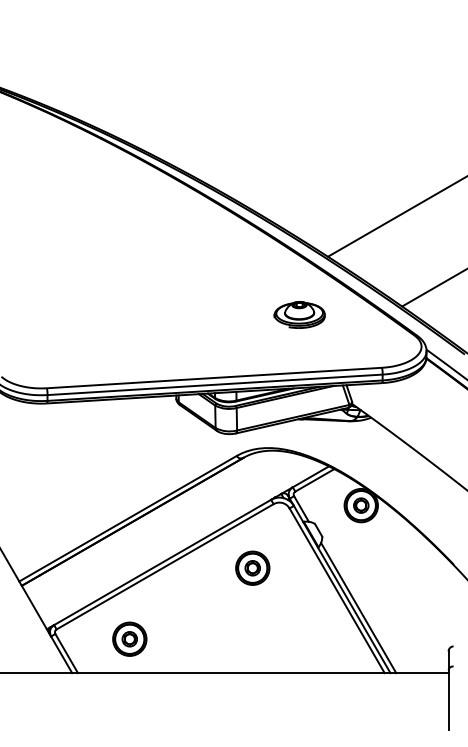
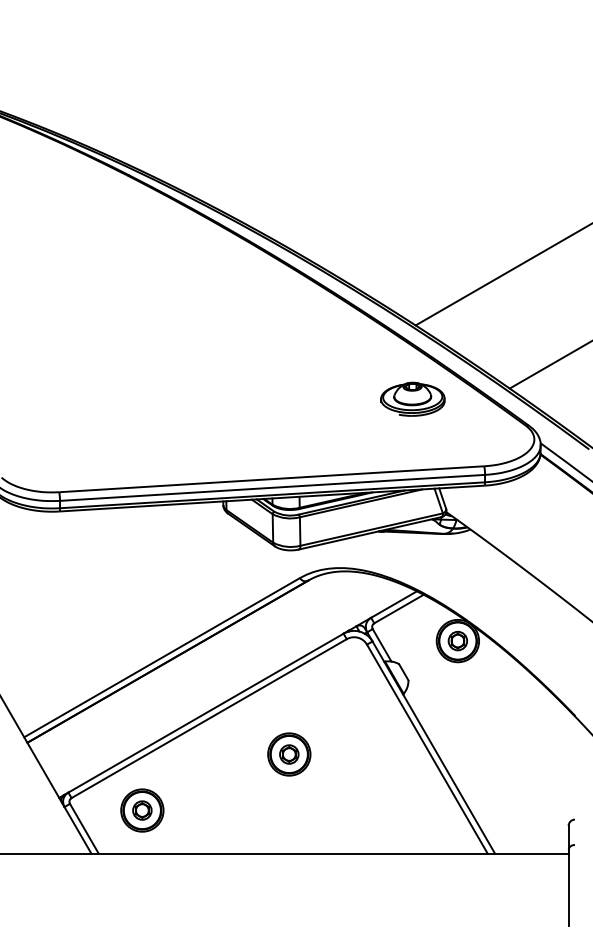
part: (299, 314) -> (412, 398), moved
part: (252, 568) -> (289, 754), moved
line: (358, 607) -> (454, 770), removed
part: (129, 639) -> (142, 810), moved

